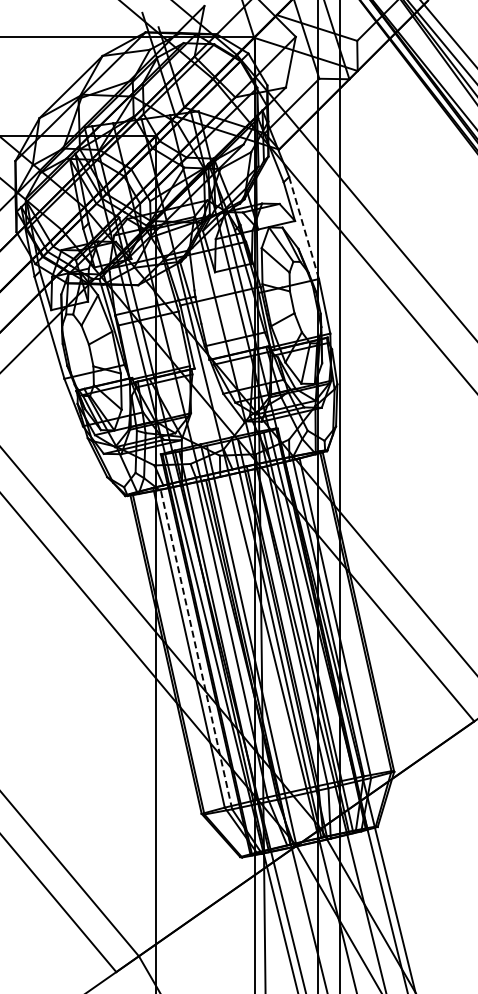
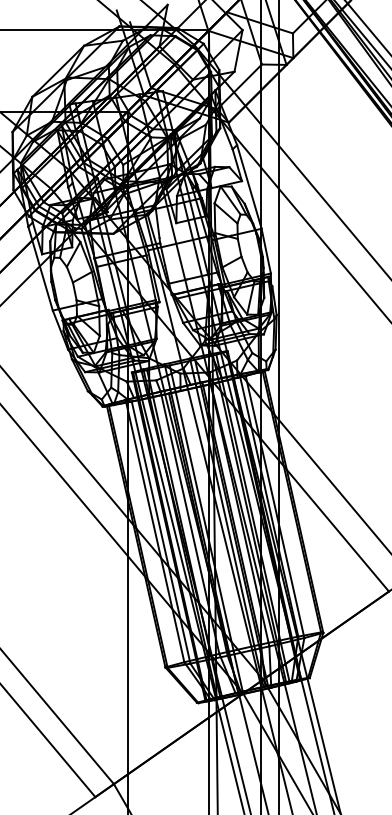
line: (304, 228) -> (249, 187), dashed -> solid
line: (196, 649) -> (161, 532), dashed -> solid

